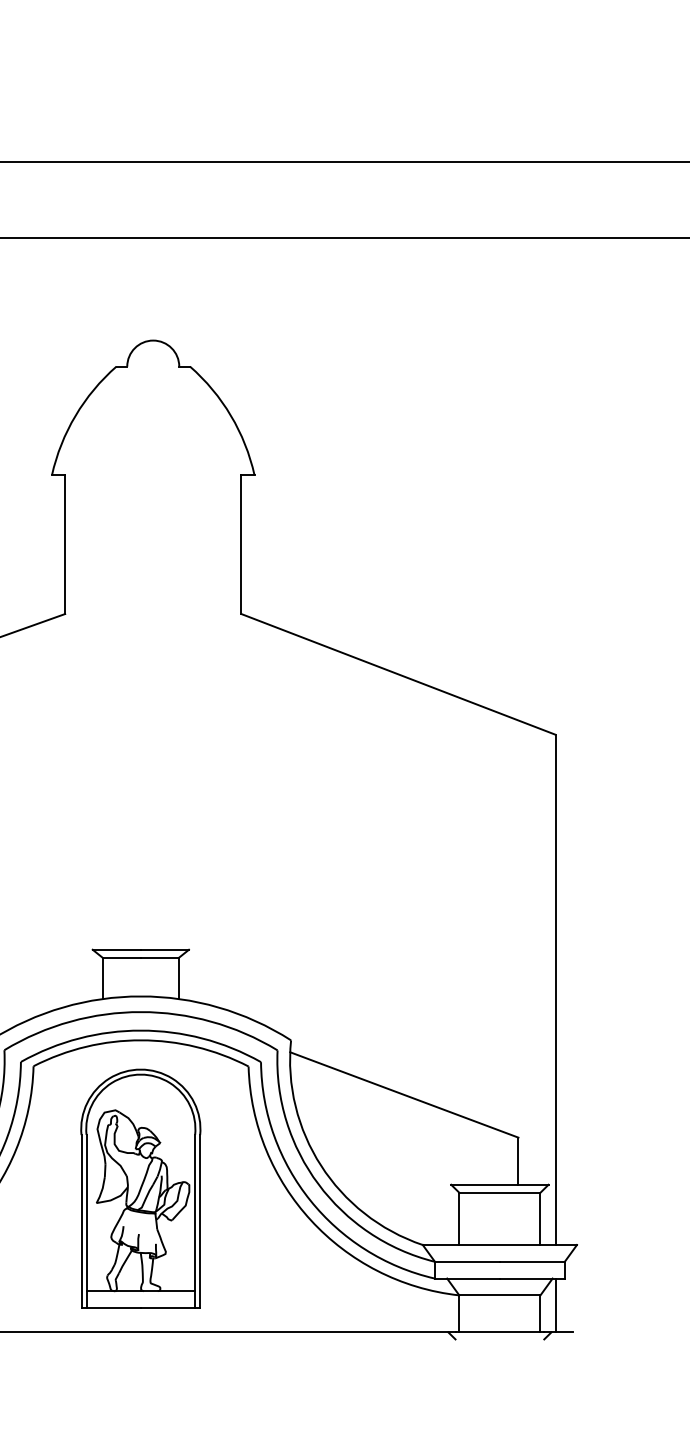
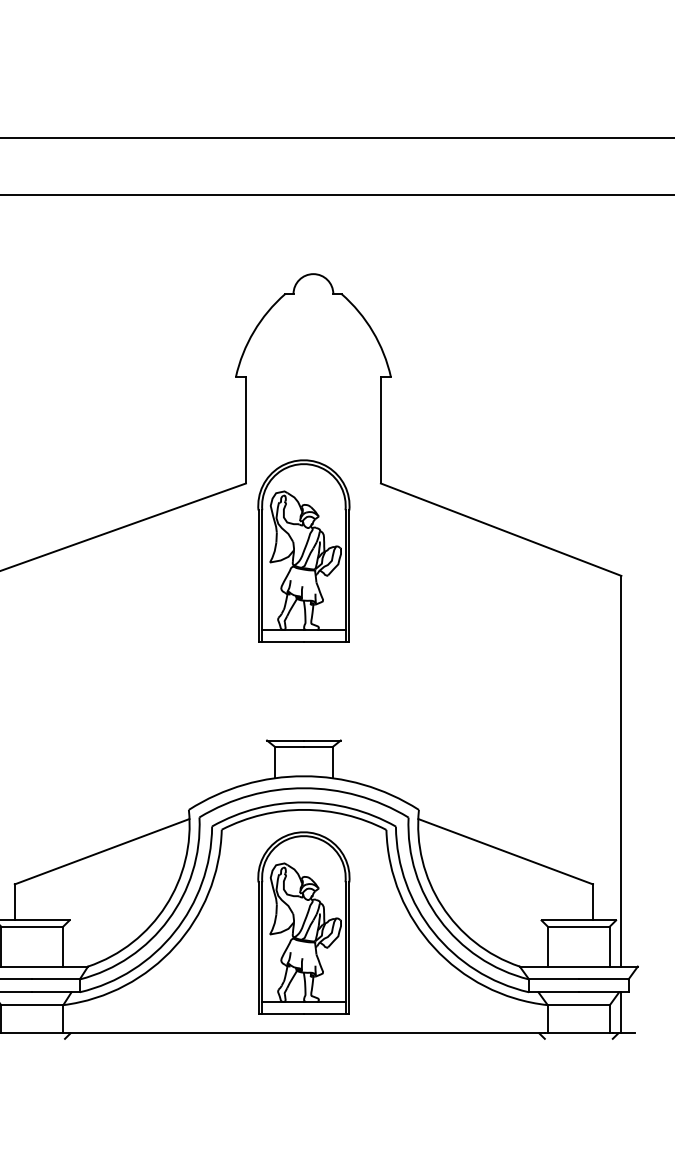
part: (140, 701) -> (303, 550), added

